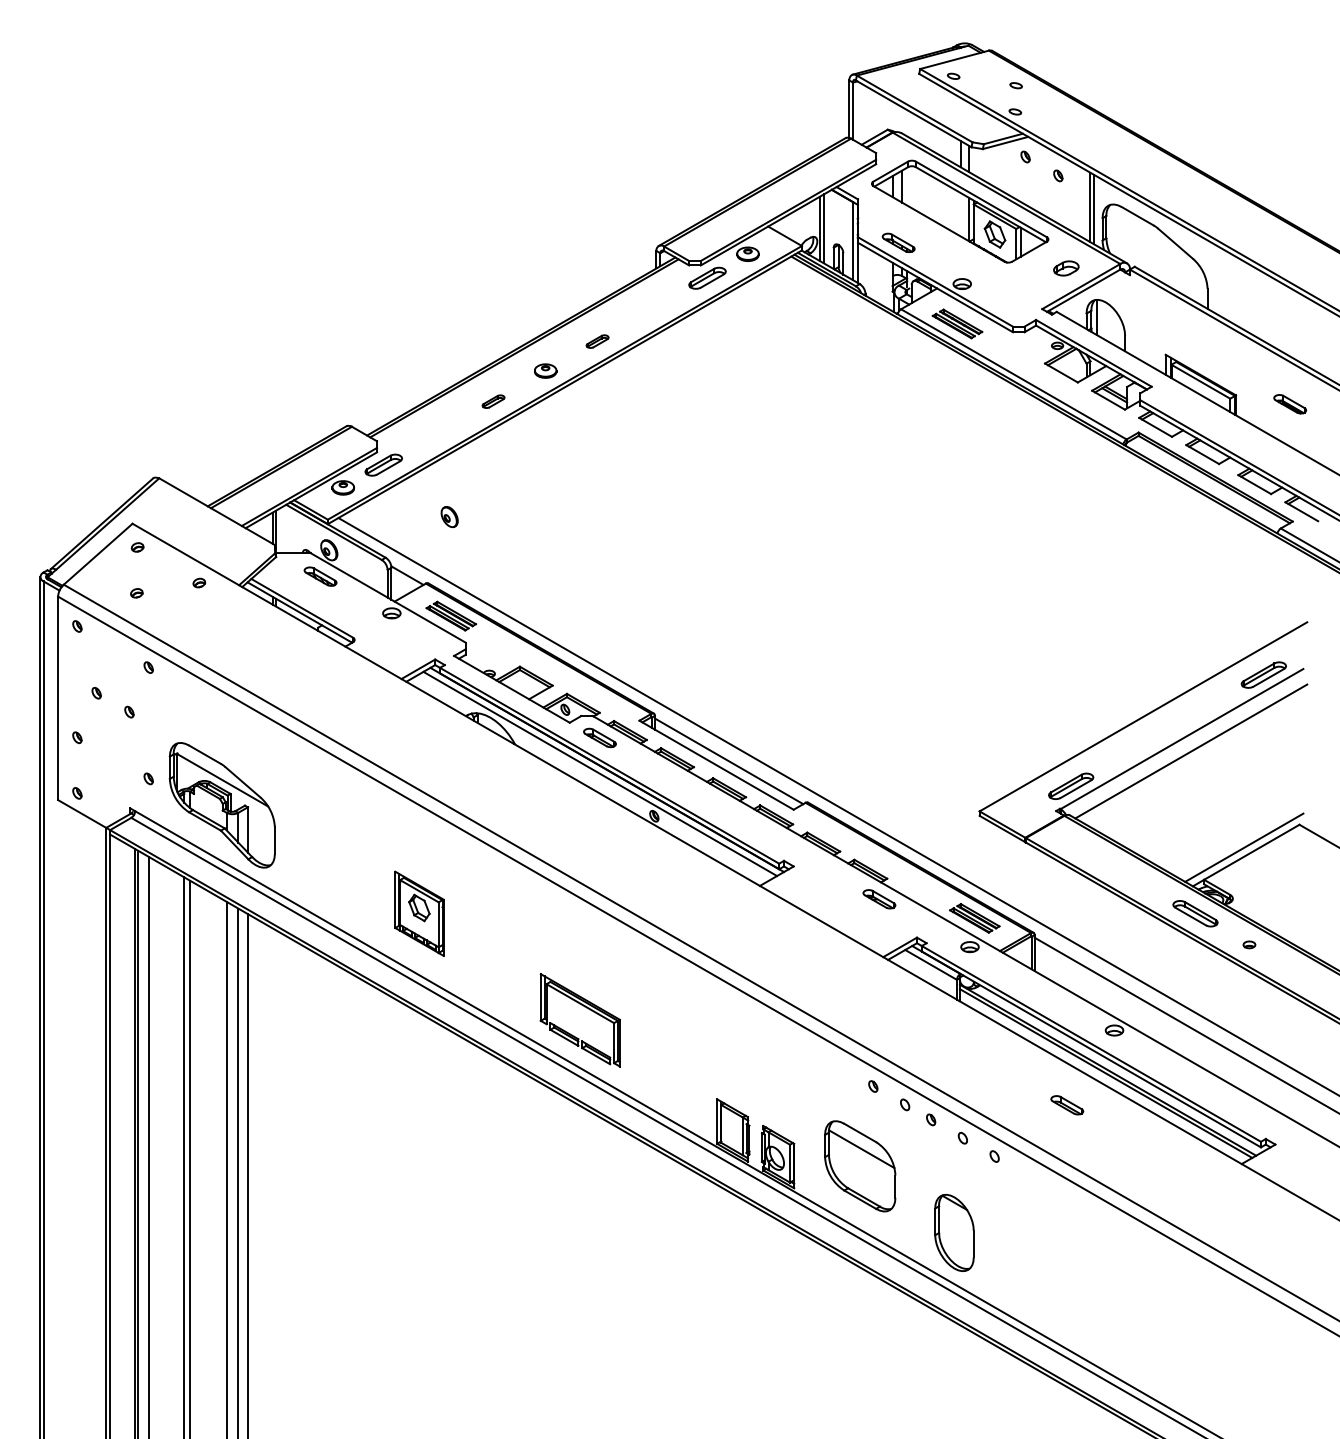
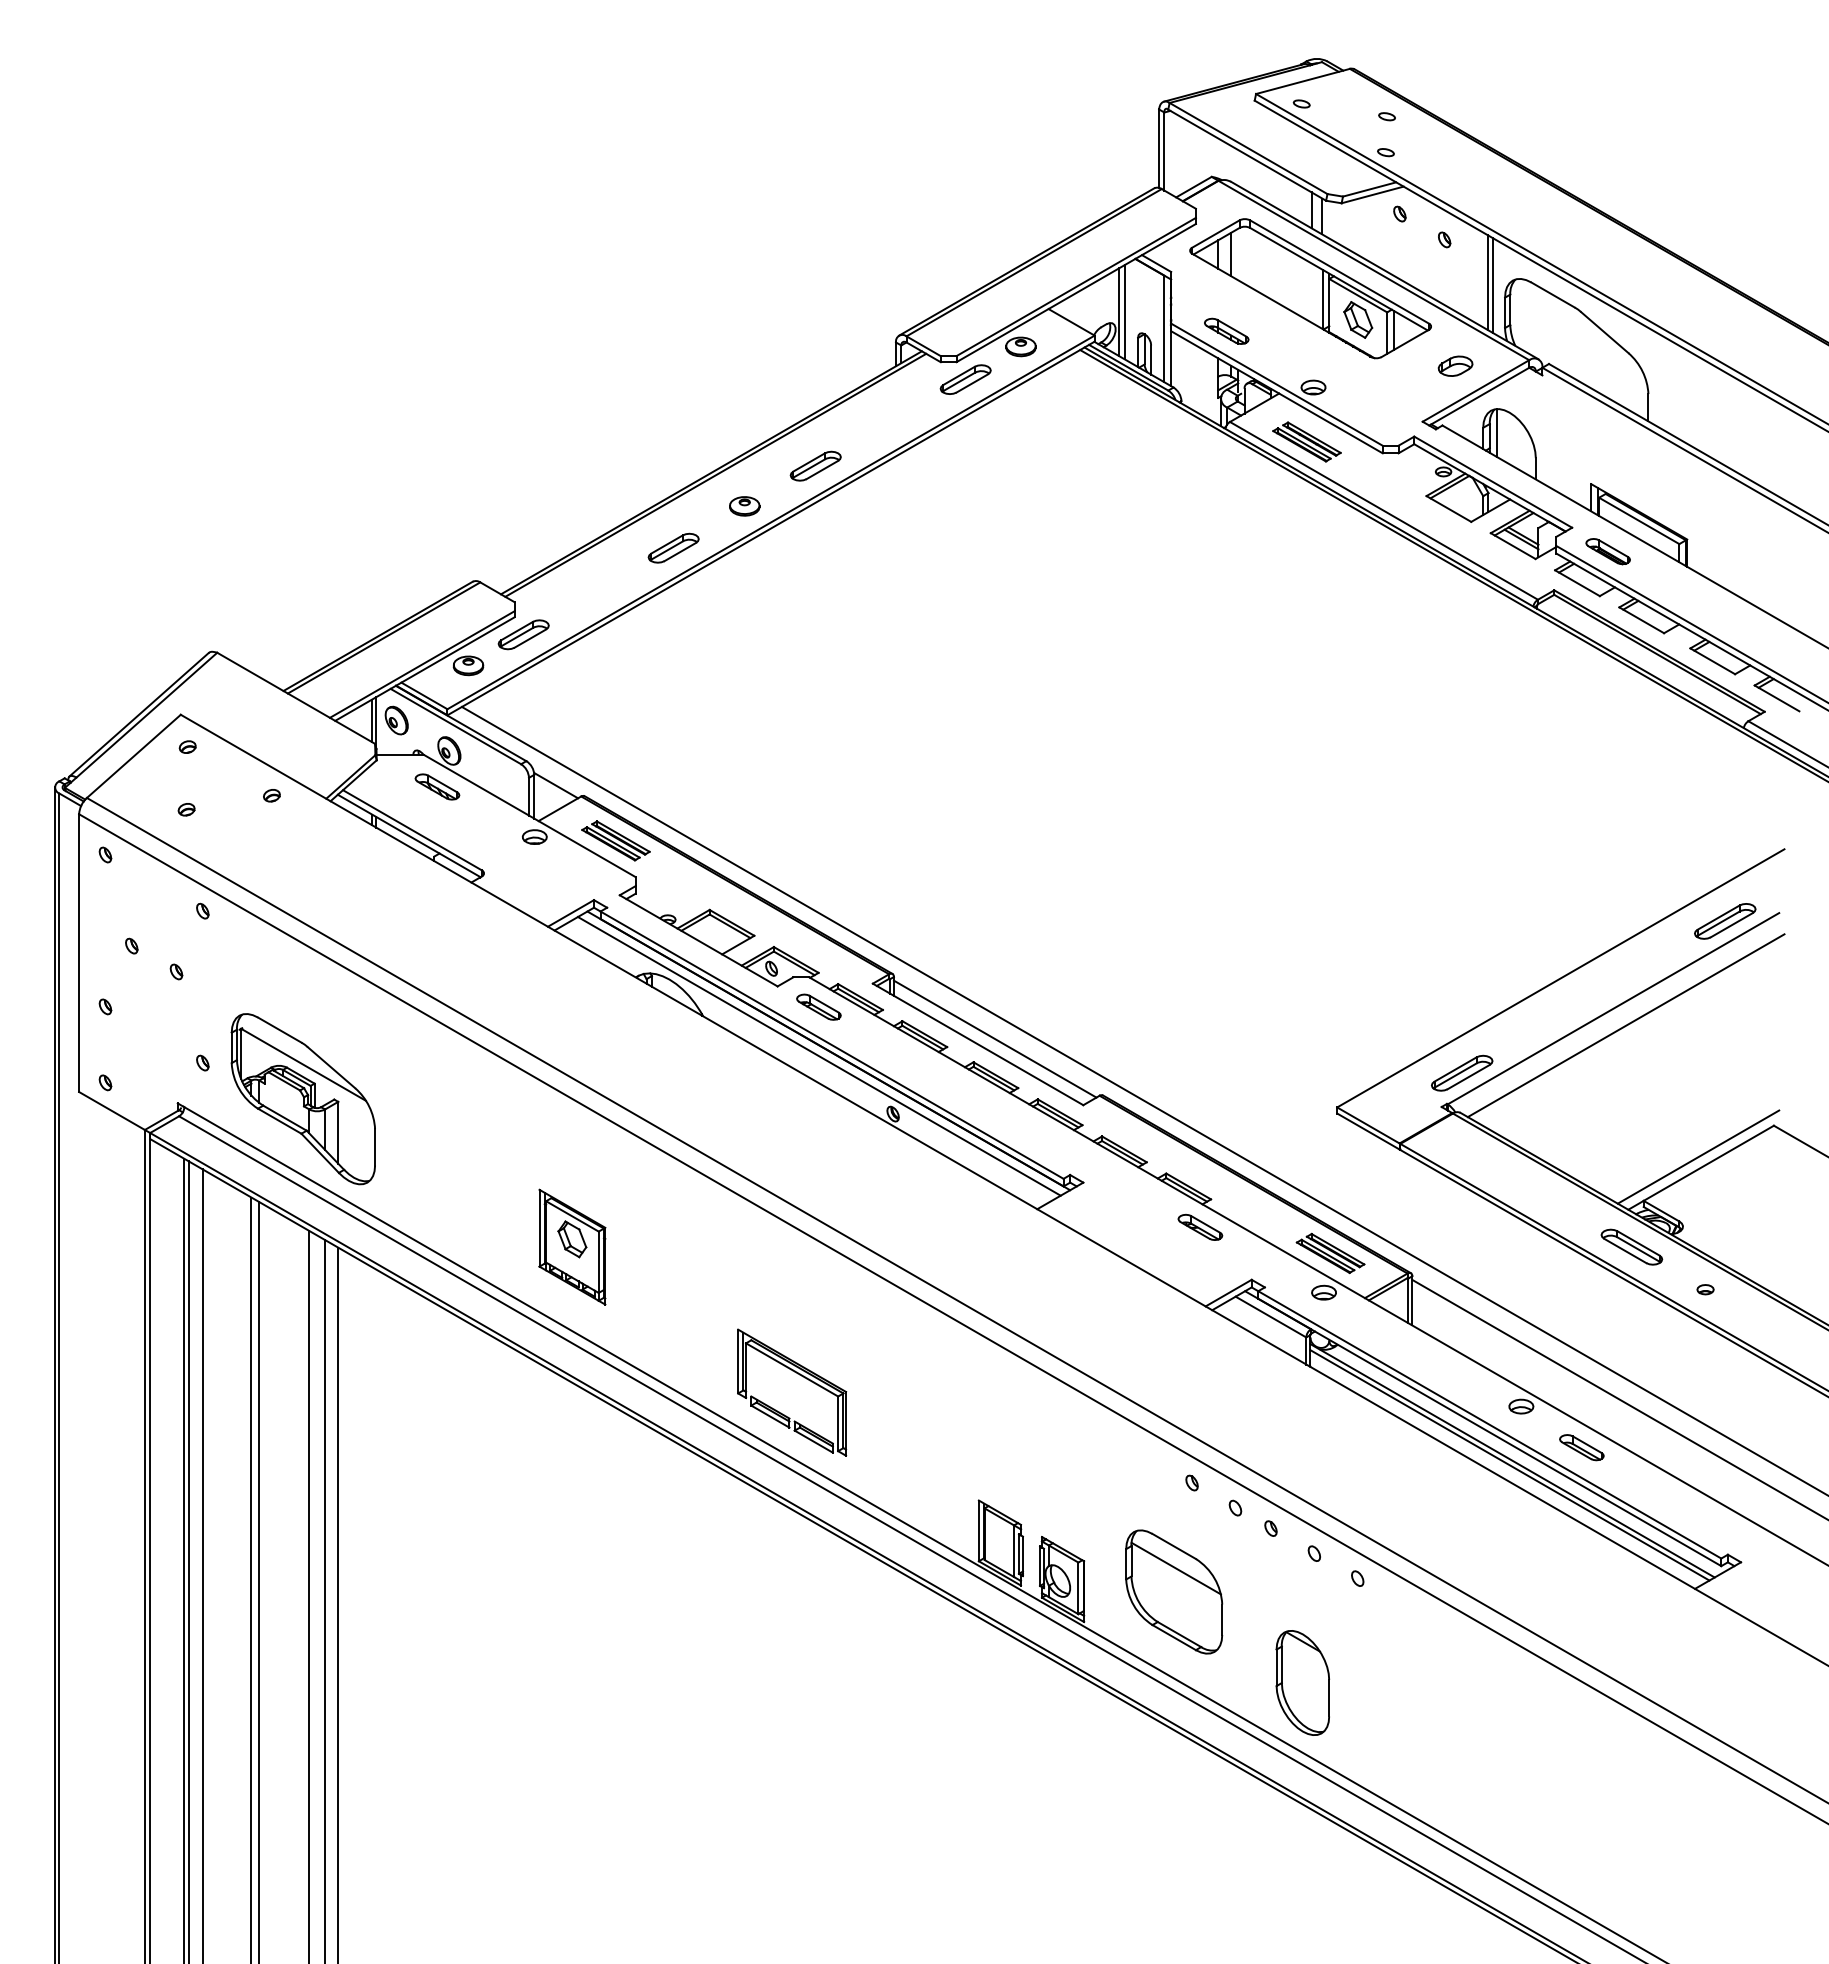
part: (597, 341) -> (815, 465), size x1.67
part: (493, 401) -> (673, 547), size x1.67
part: (1289, 404) -> (1607, 551), moved
part: (449, 516) -> (396, 720), moved
part: (1067, 1105) -> (1581, 1447), moved

